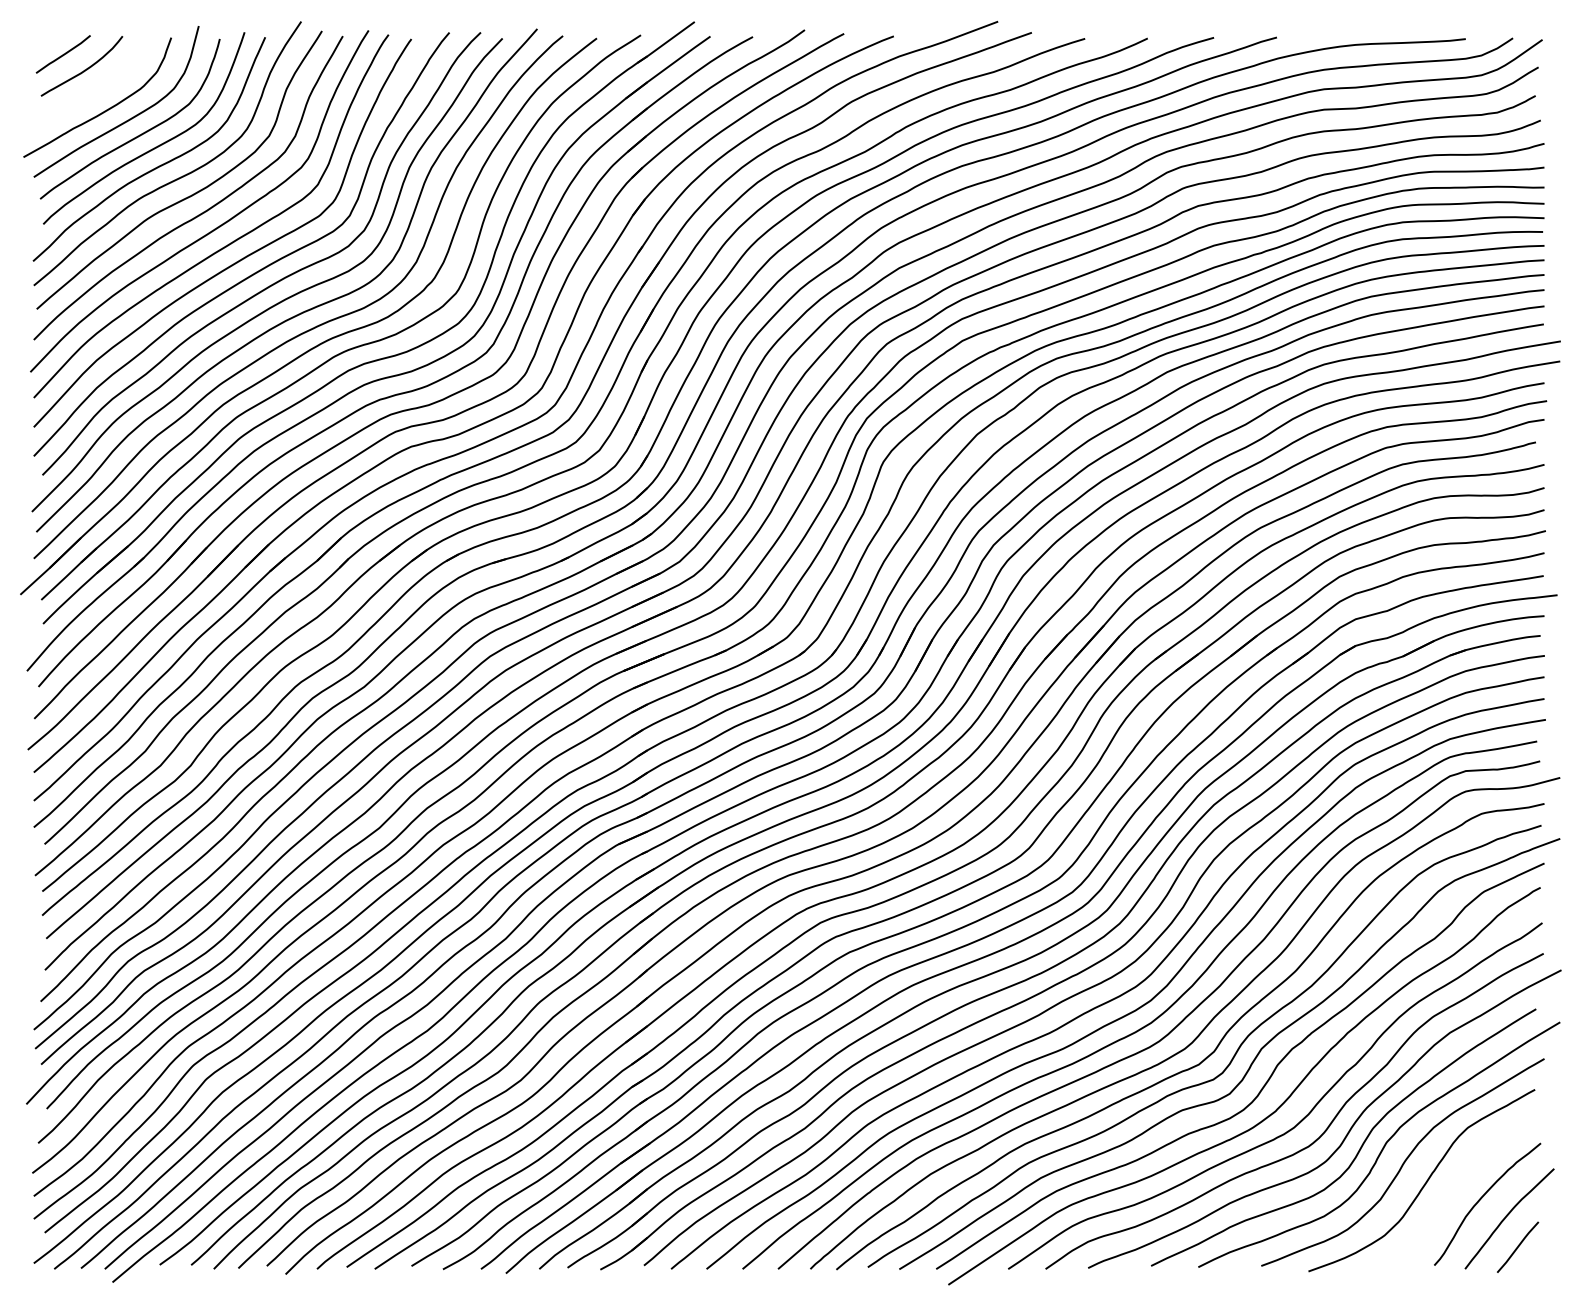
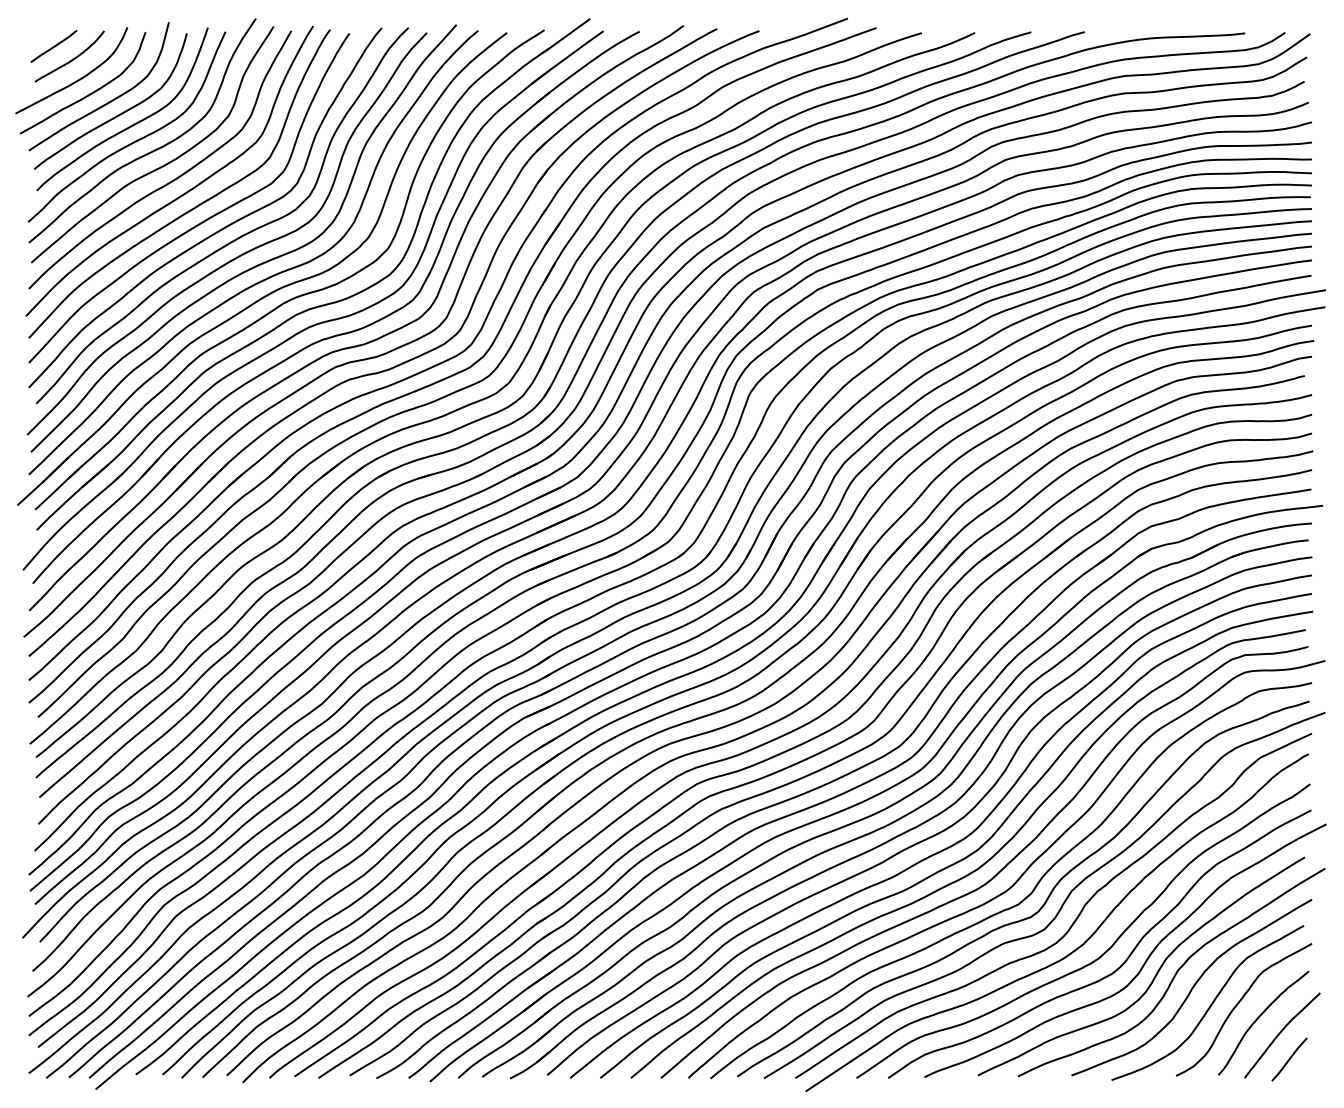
curve: (91, 93) -> (77, 79), added
curve: (1457, 1182) -> (1238, 1004), added

